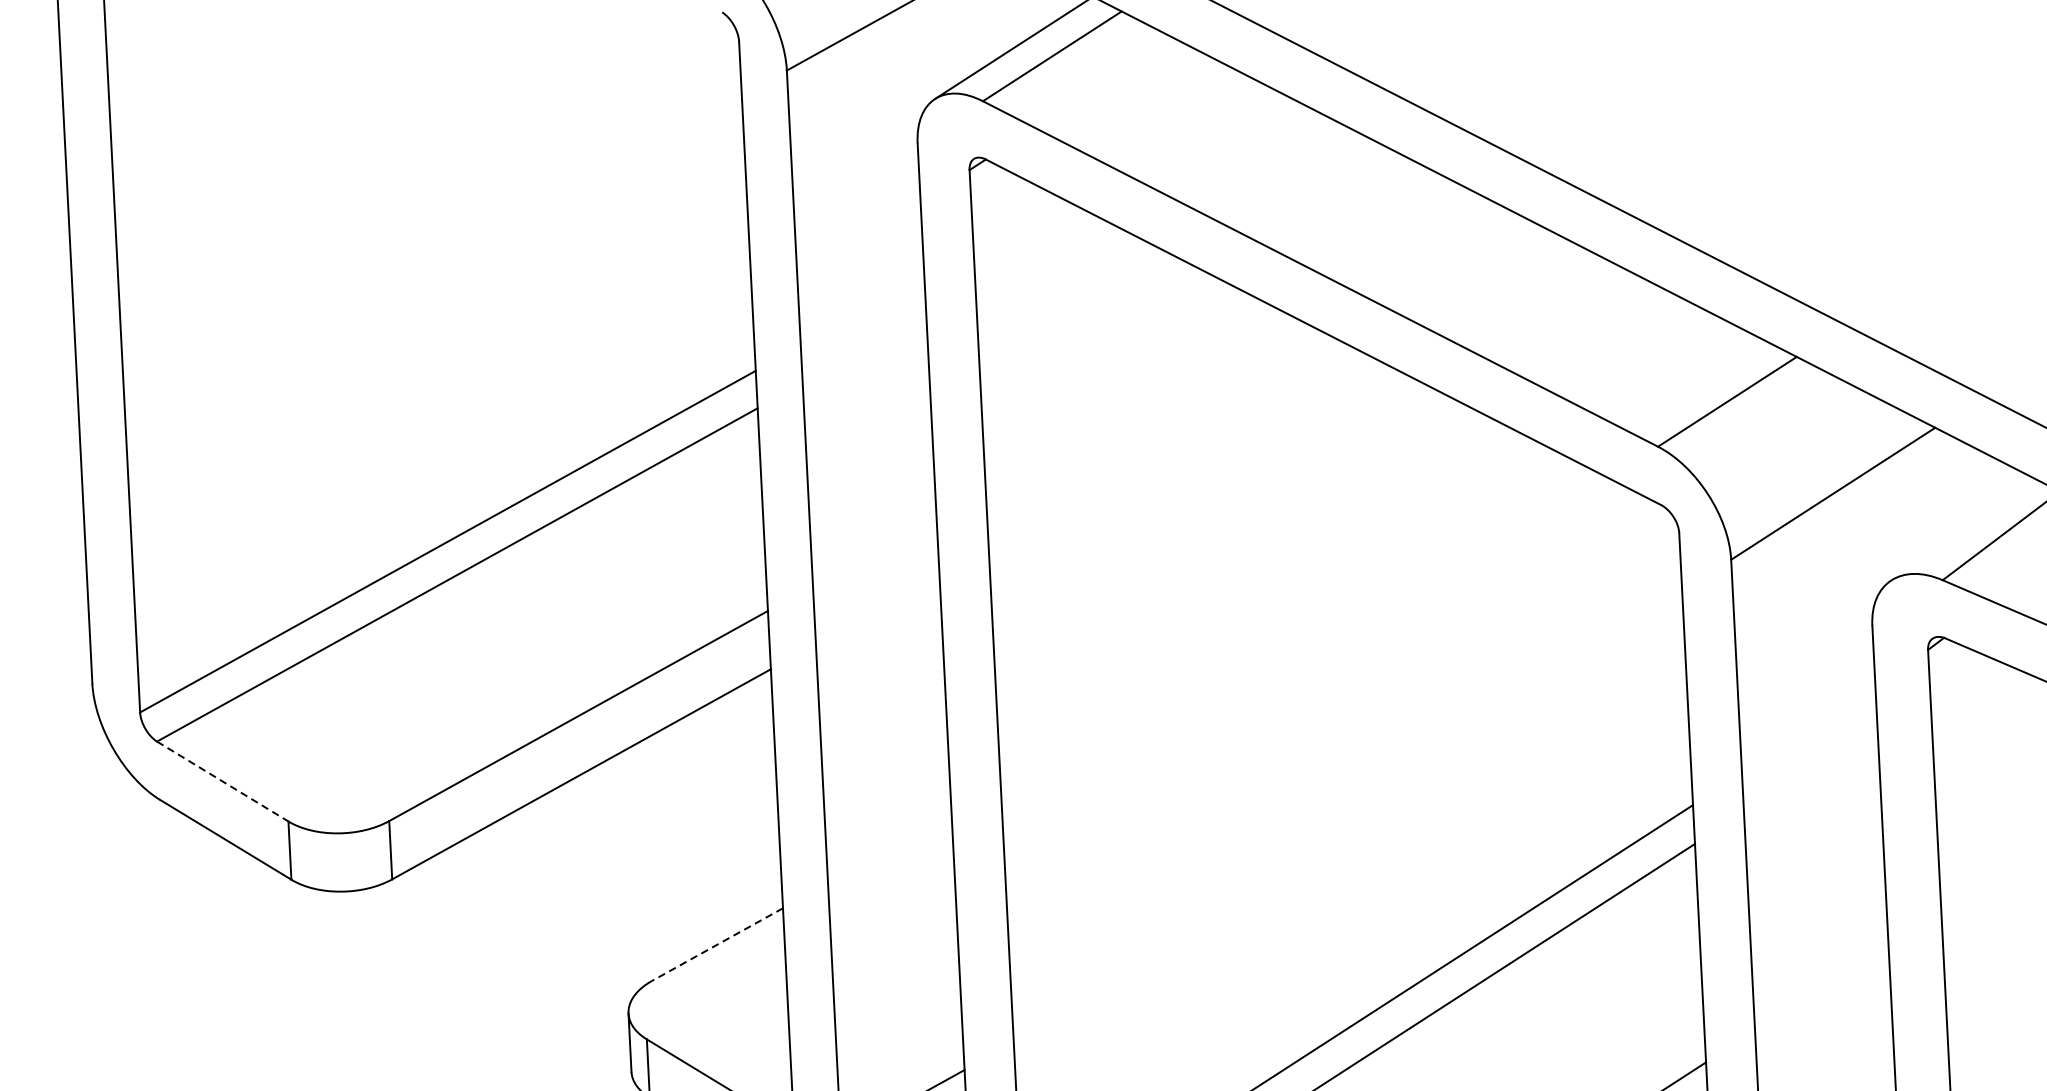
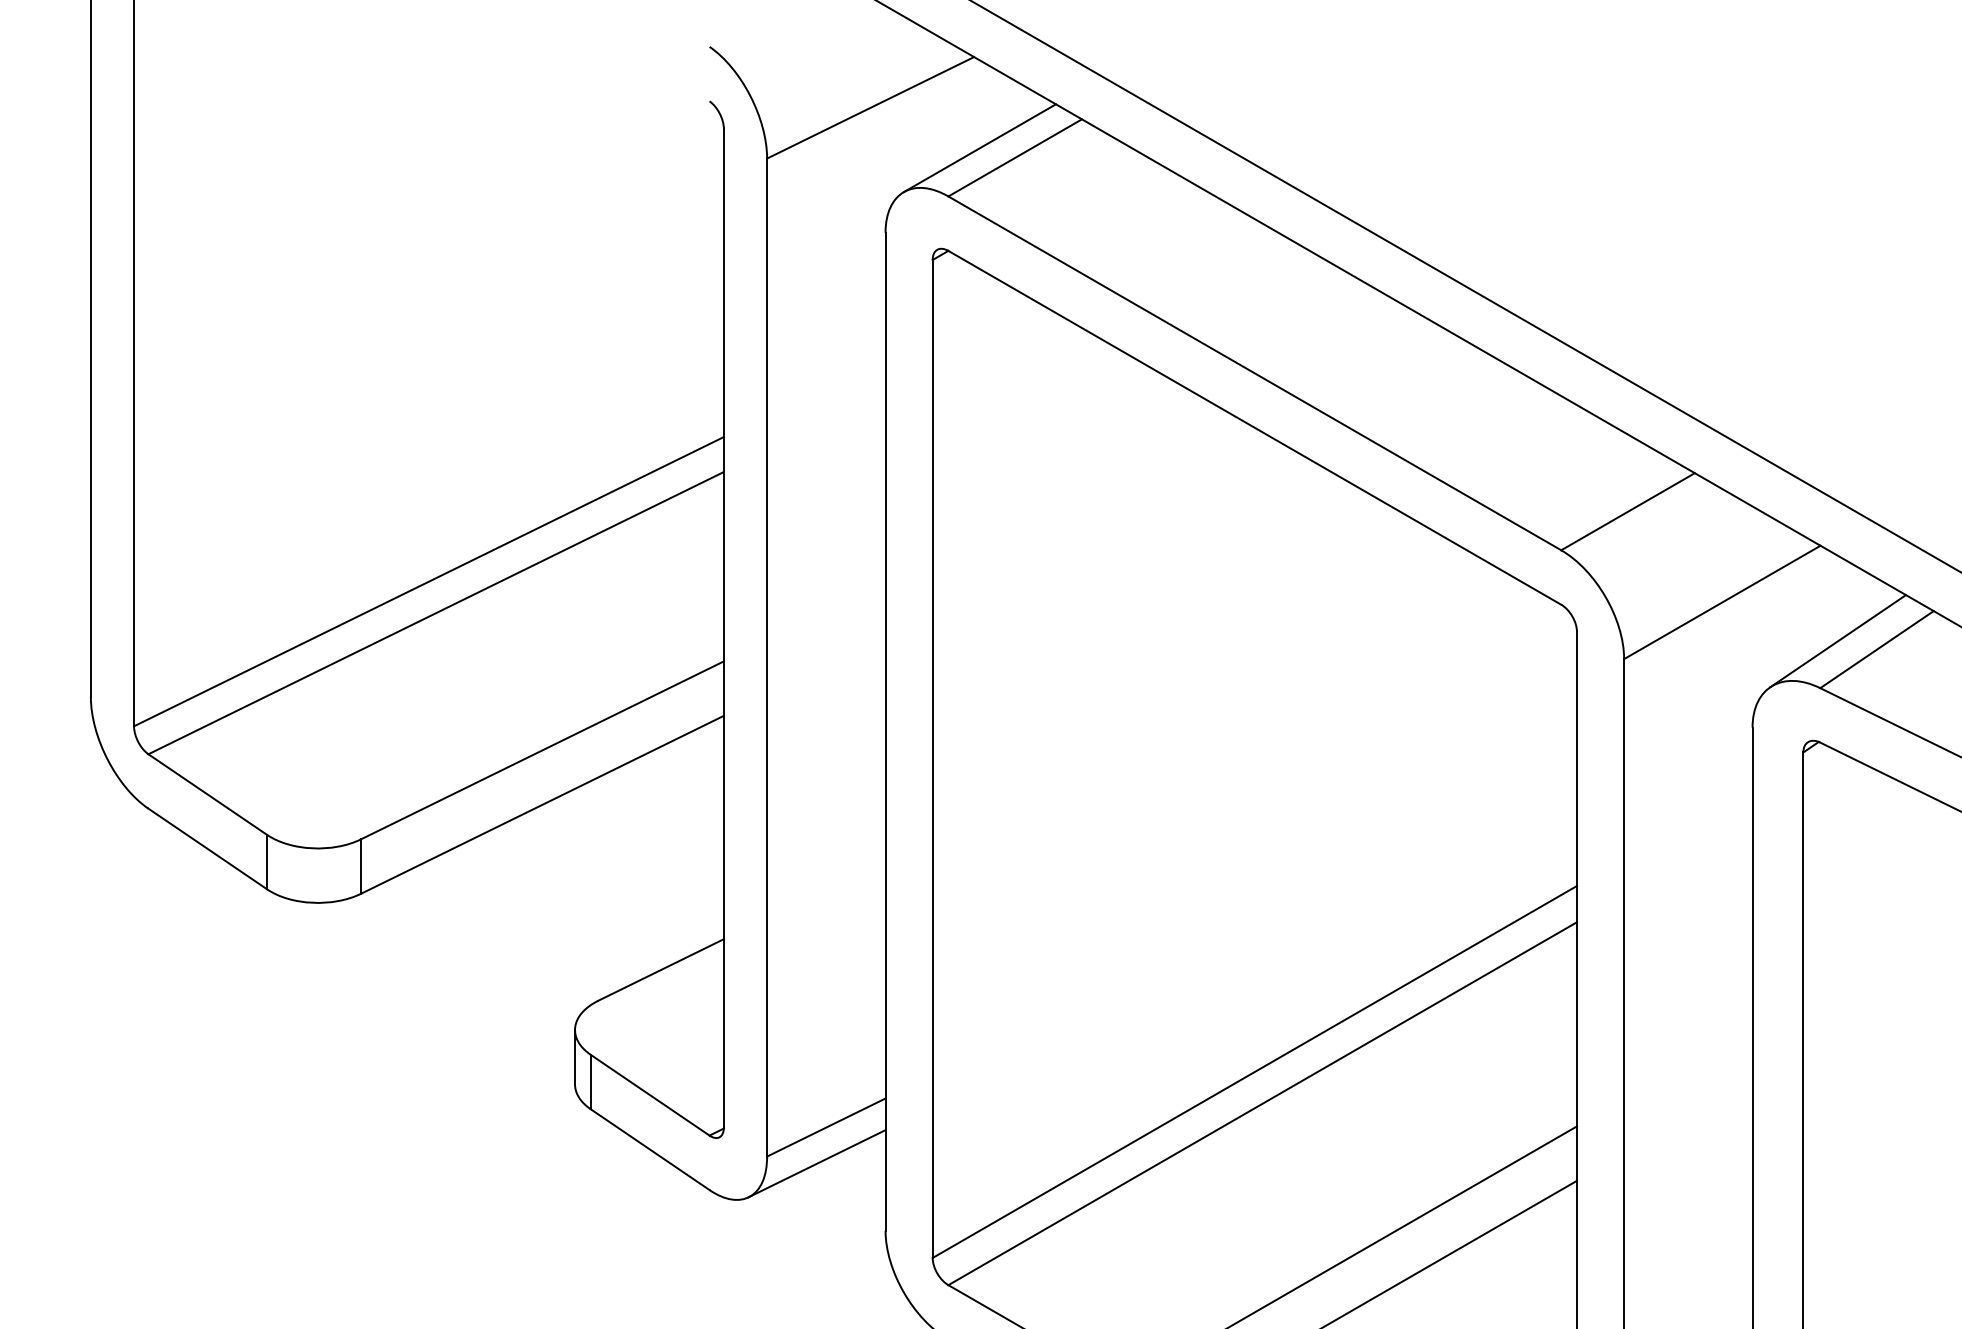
line: (1958, 529) -> (1837, 641), added
line: (222, 781) -> (207, 794), dashed -> solid
line: (717, 944) -> (661, 969), dashed -> solid

